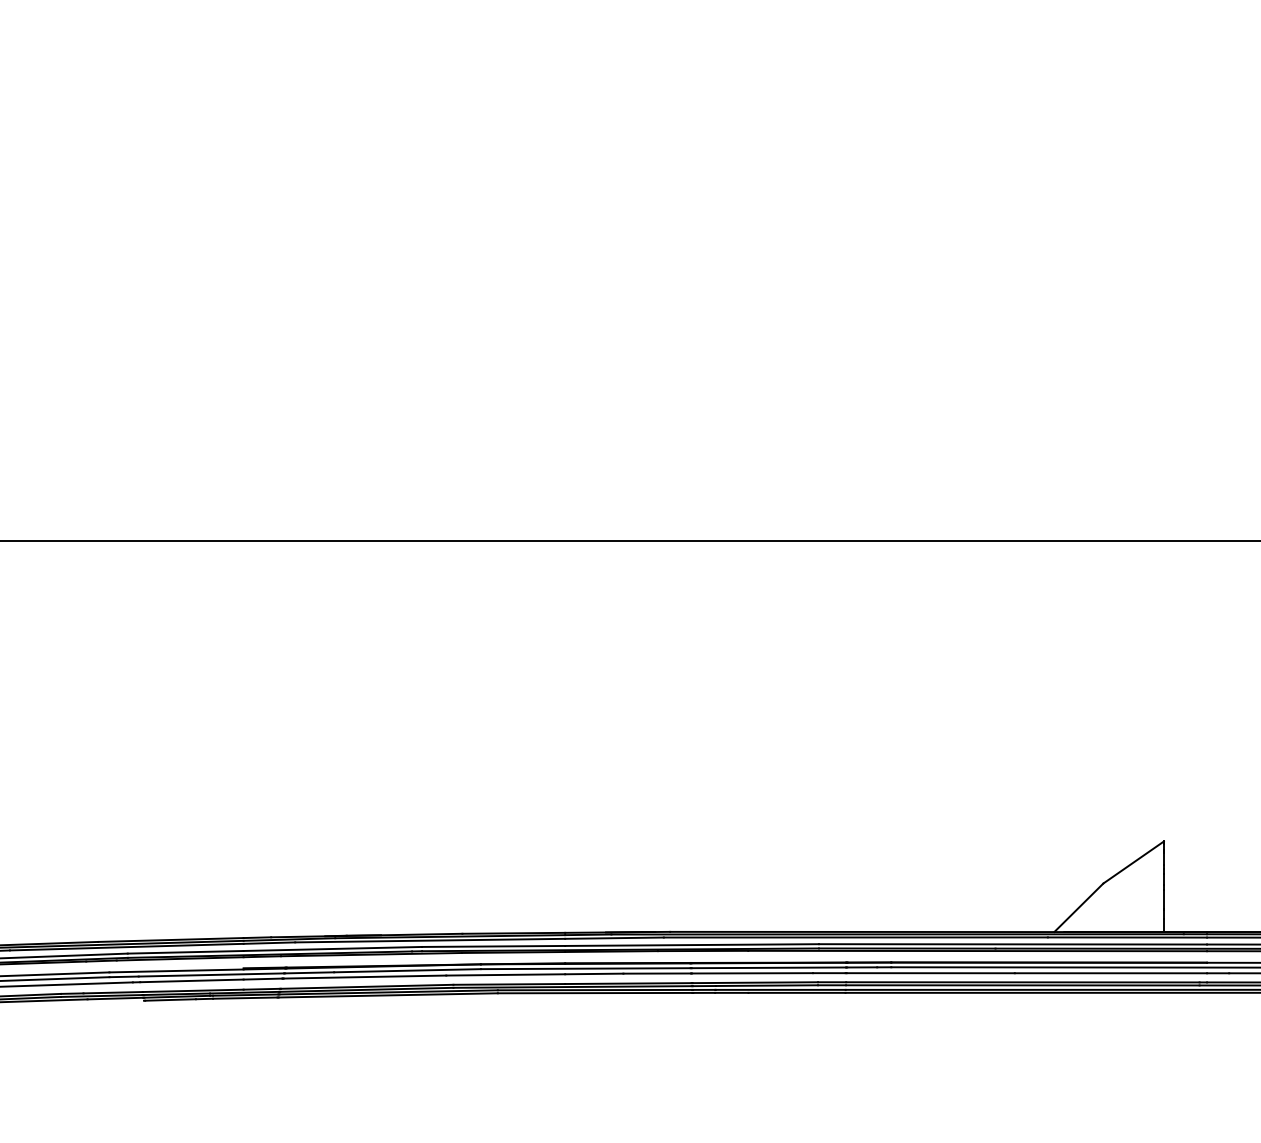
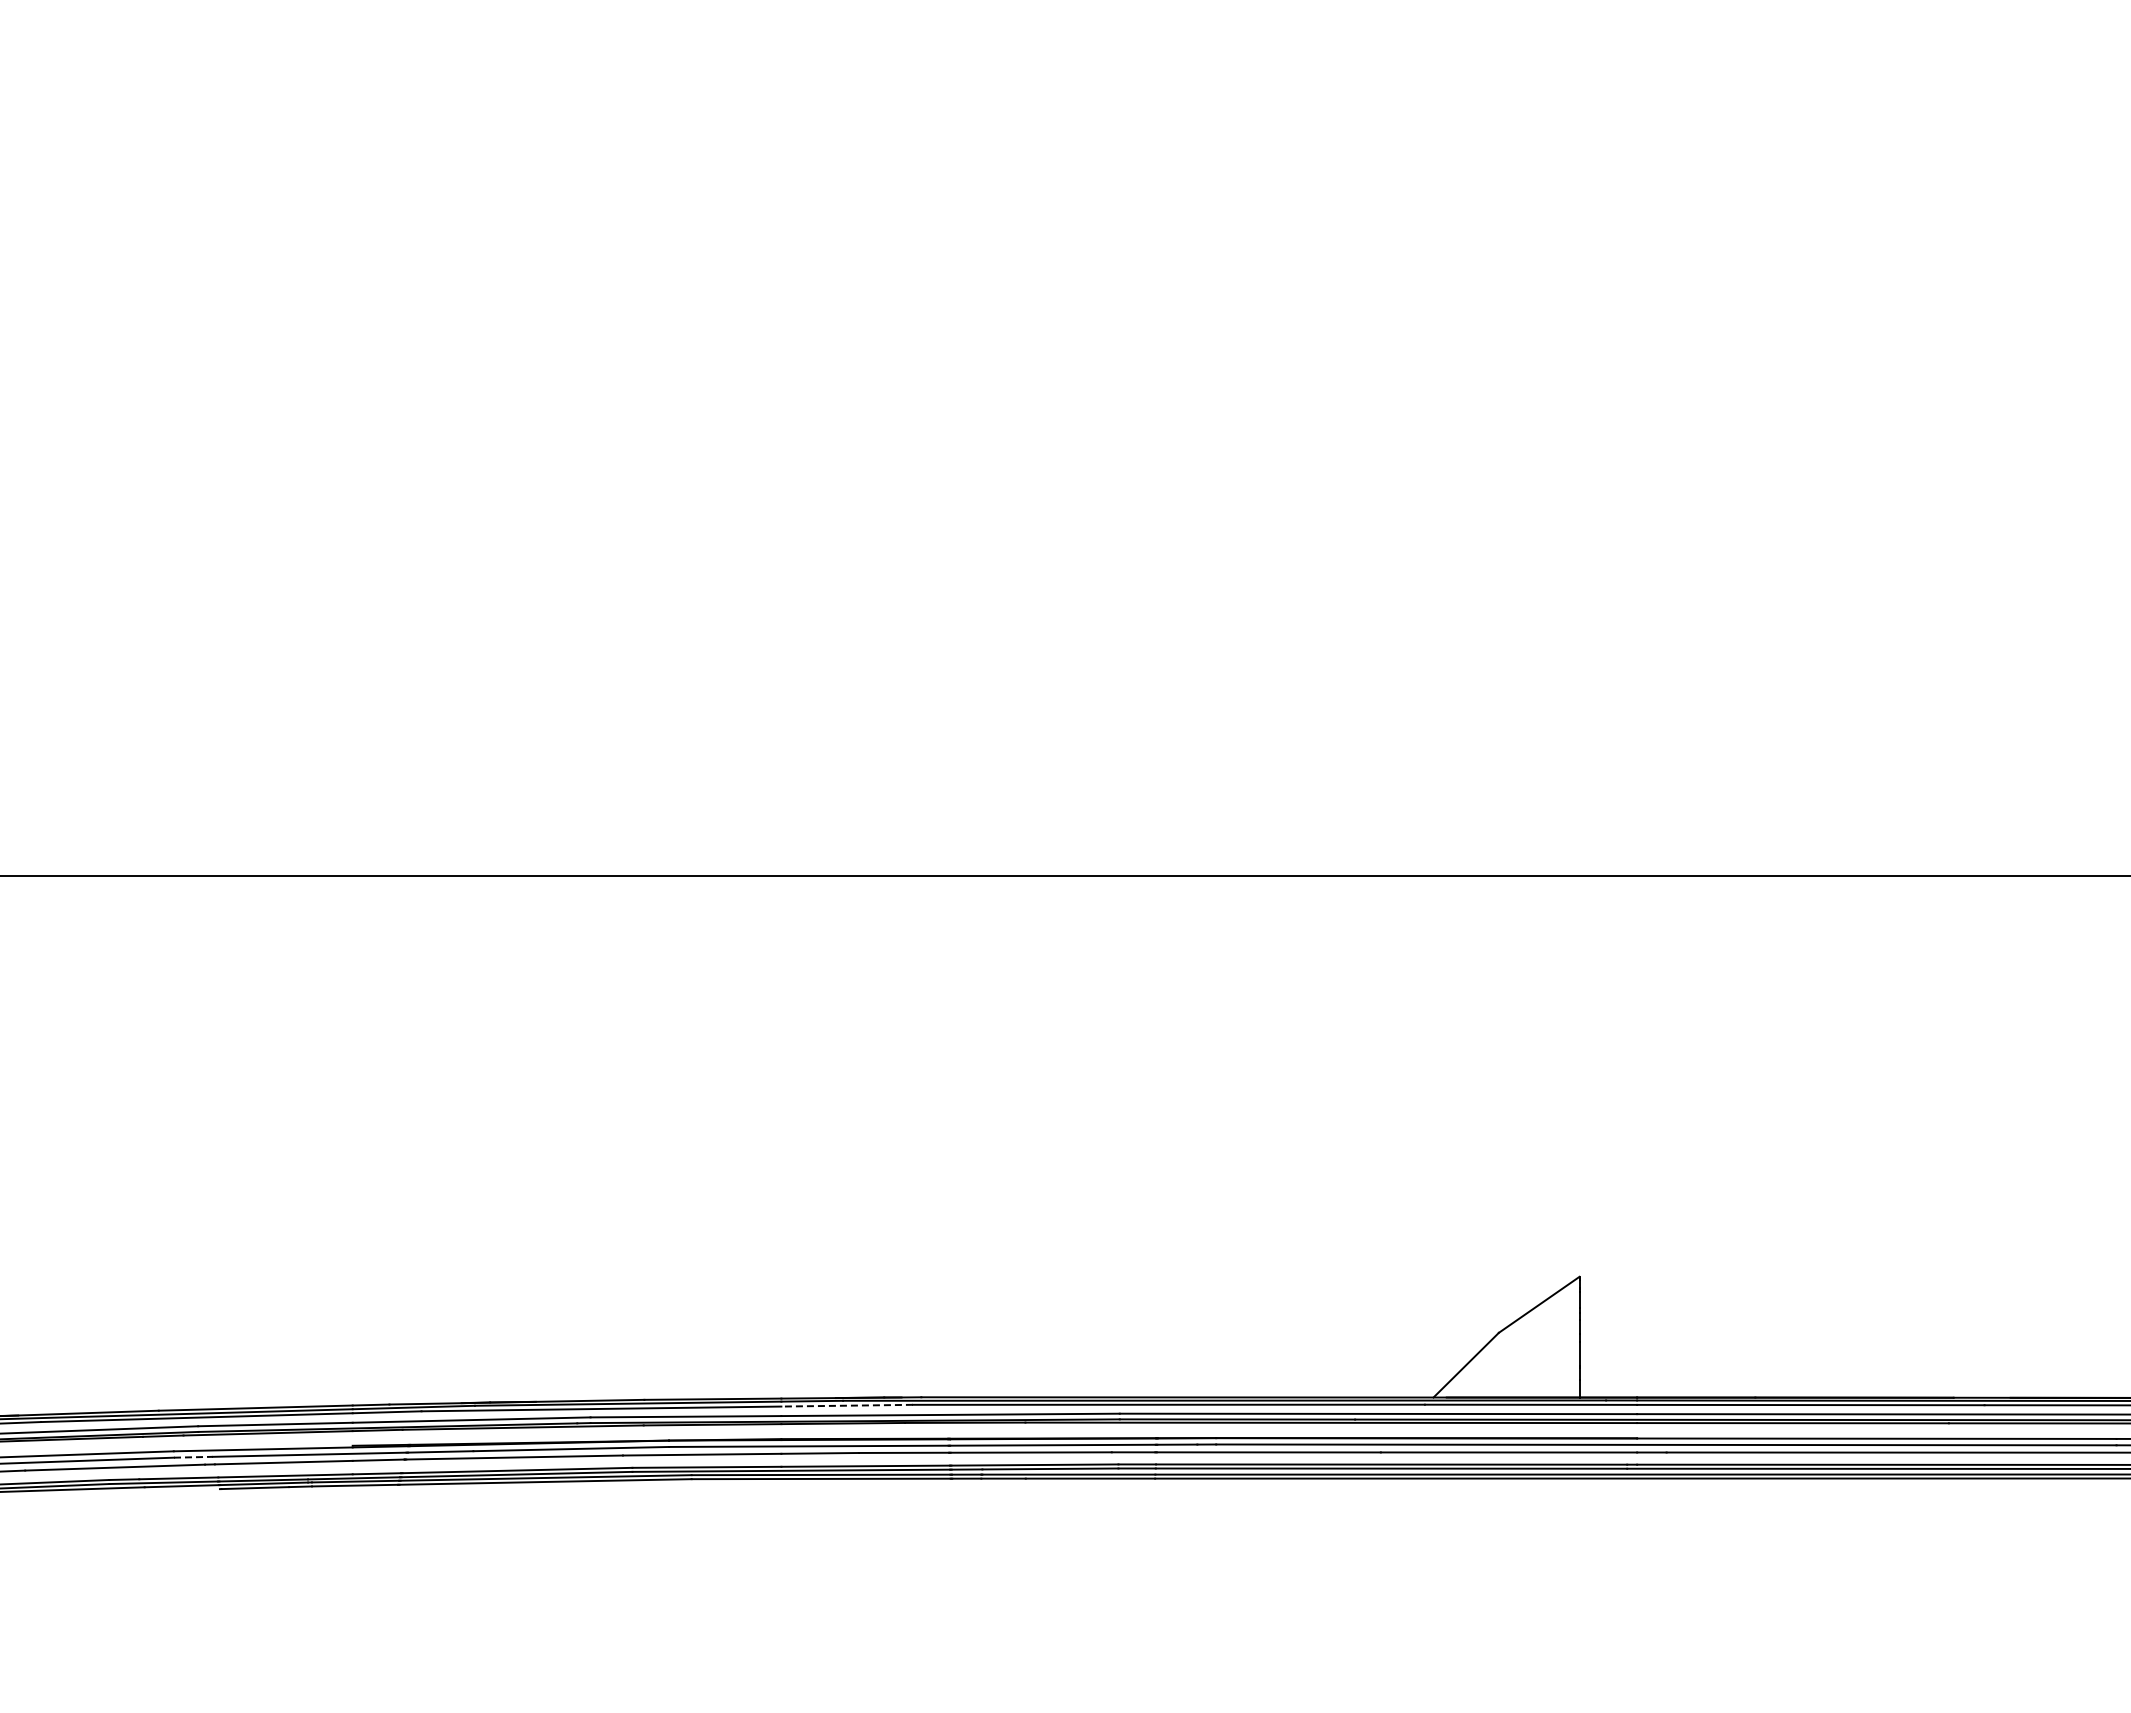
line: (614, 938) -> (847, 1405), solid -> dashed
line: (124, 977) -> (193, 1457), solid -> dashed

